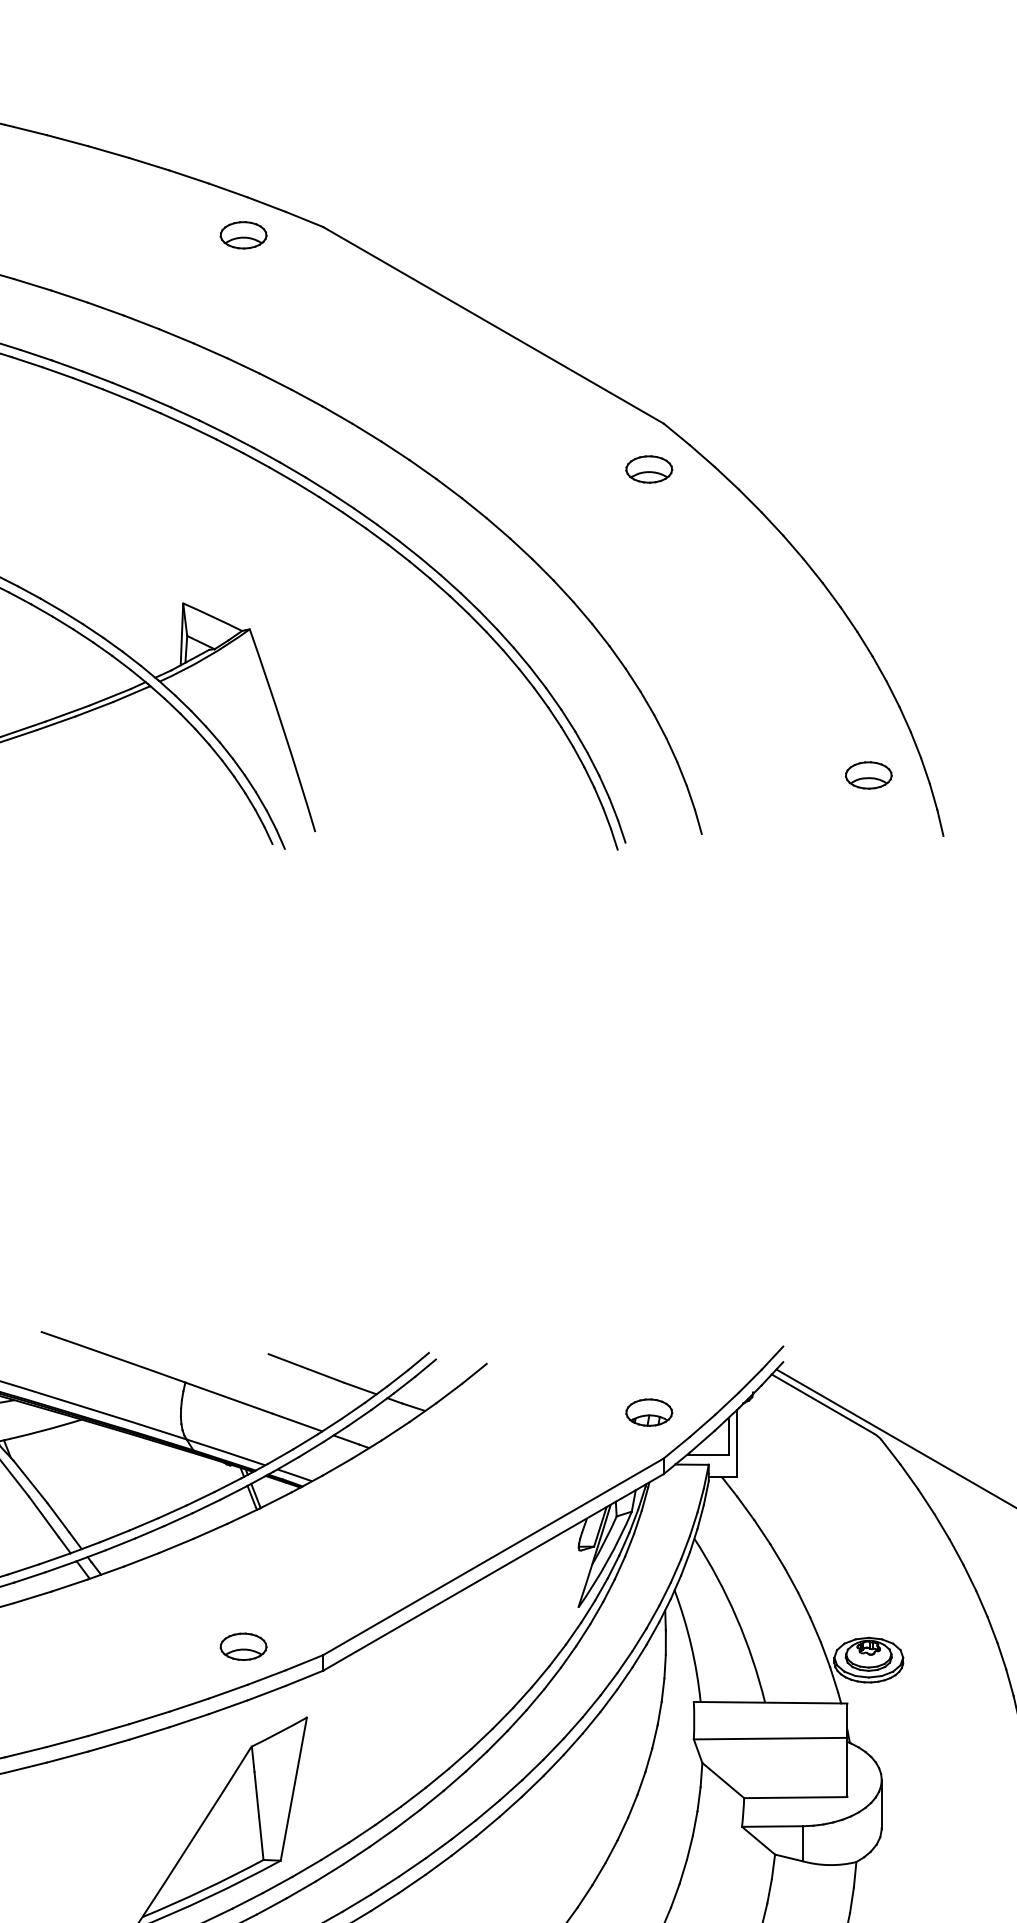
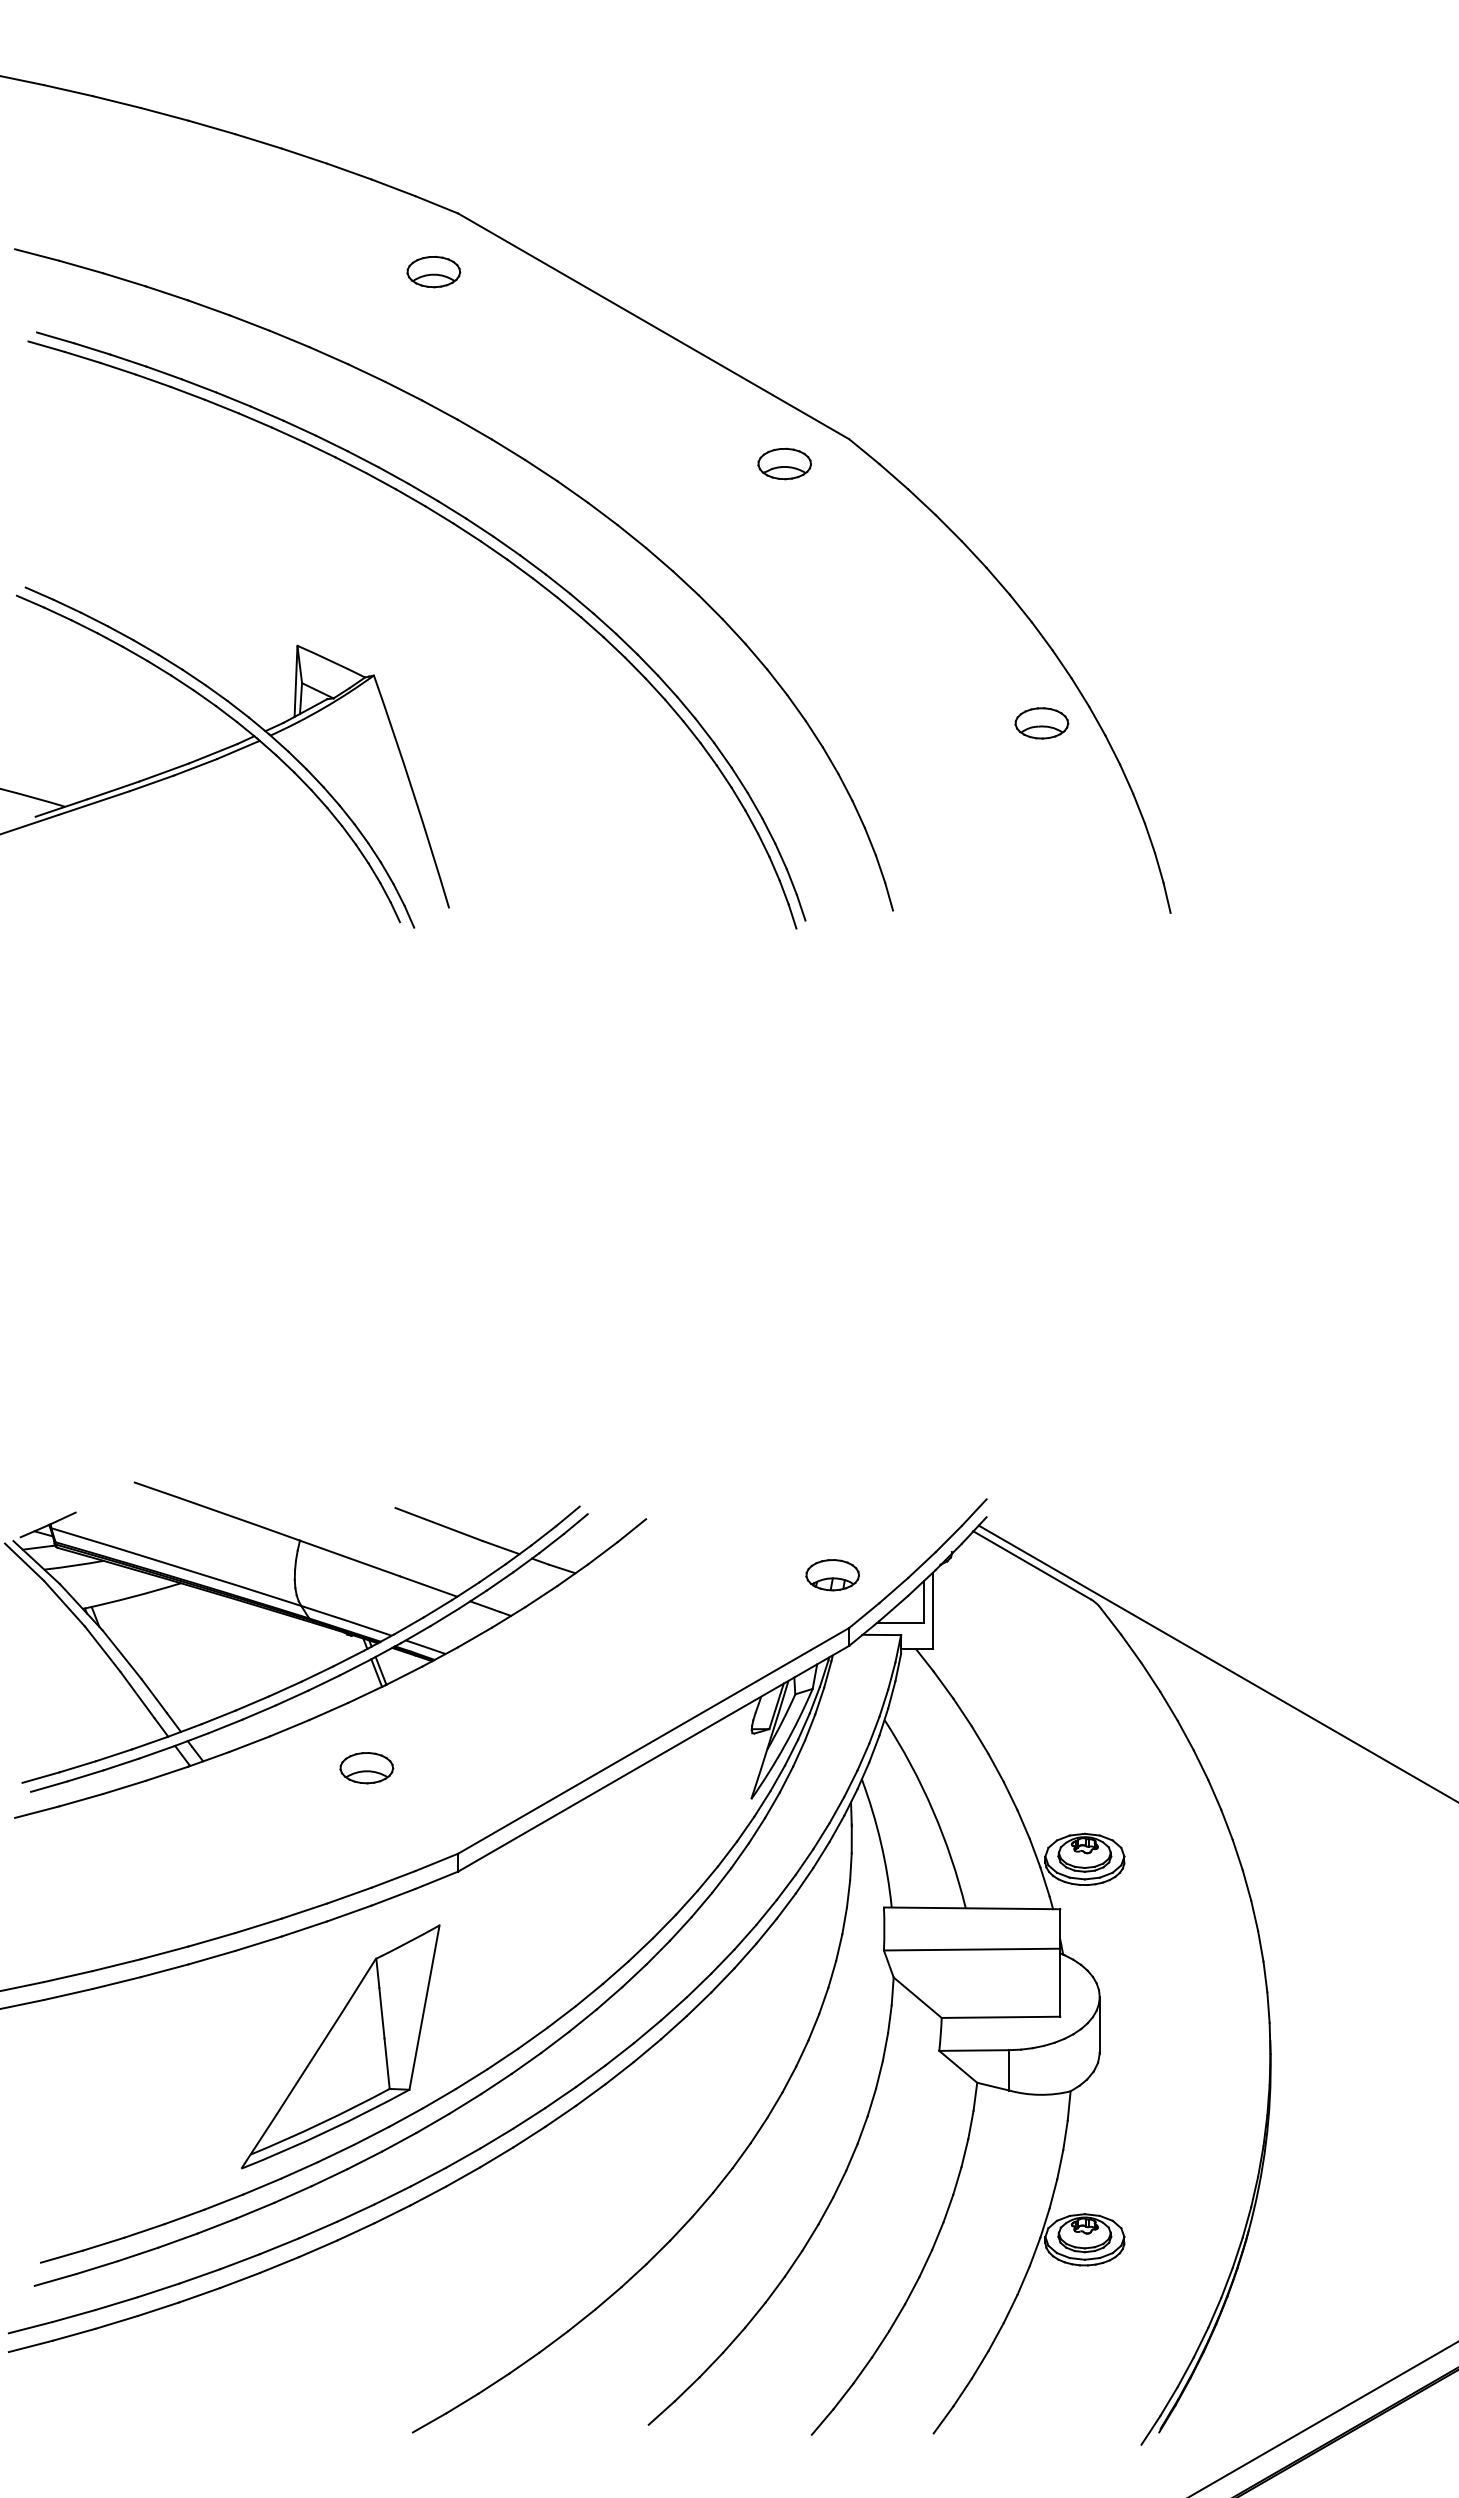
part: (243, 235) -> (433, 272), moved
part: (649, 469) -> (784, 463), moved
part: (868, 775) -> (1041, 723), moved
part: (243, 1647) -> (366, 1768), moved

